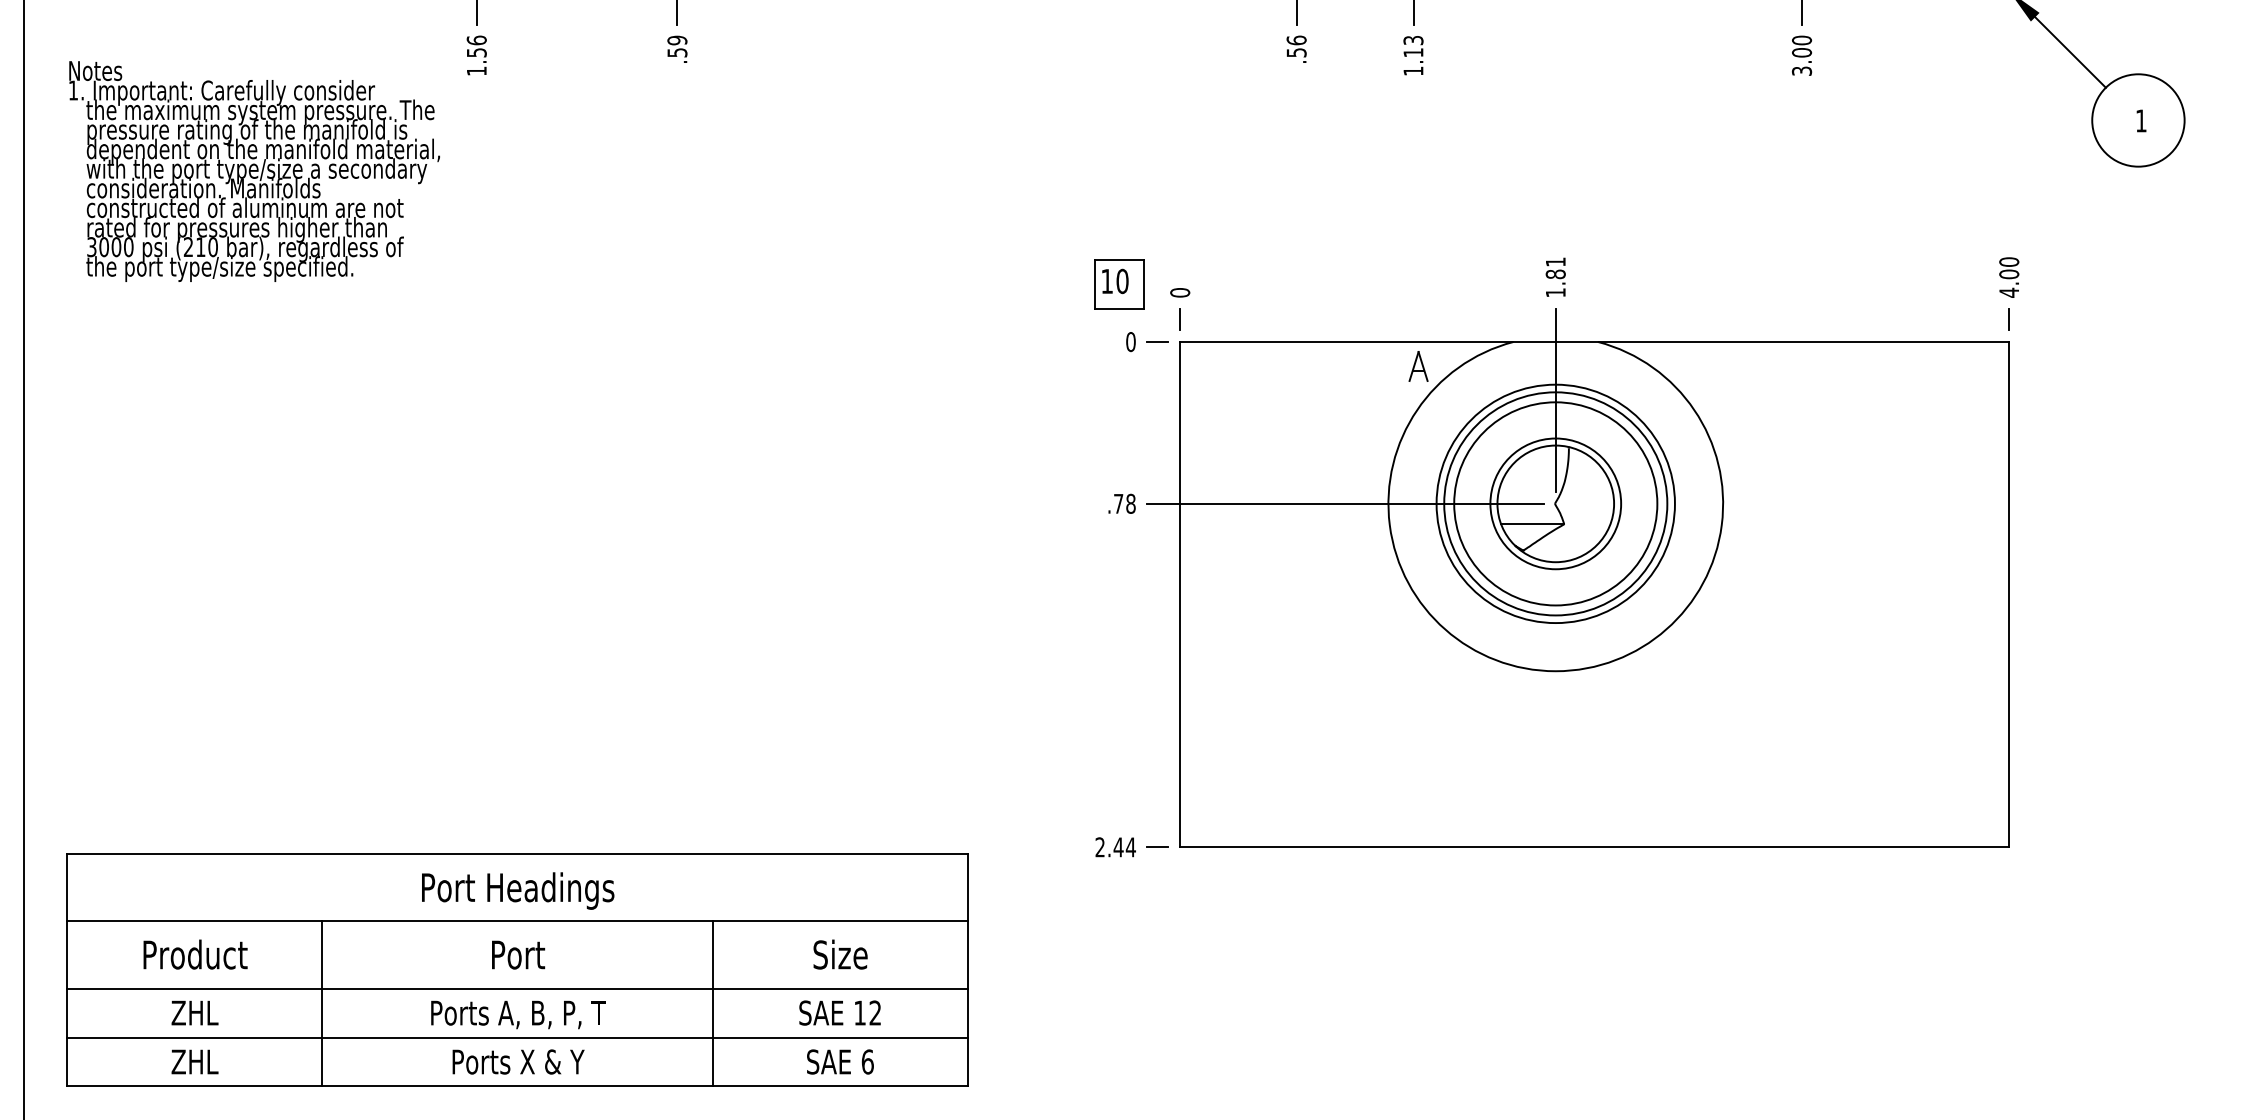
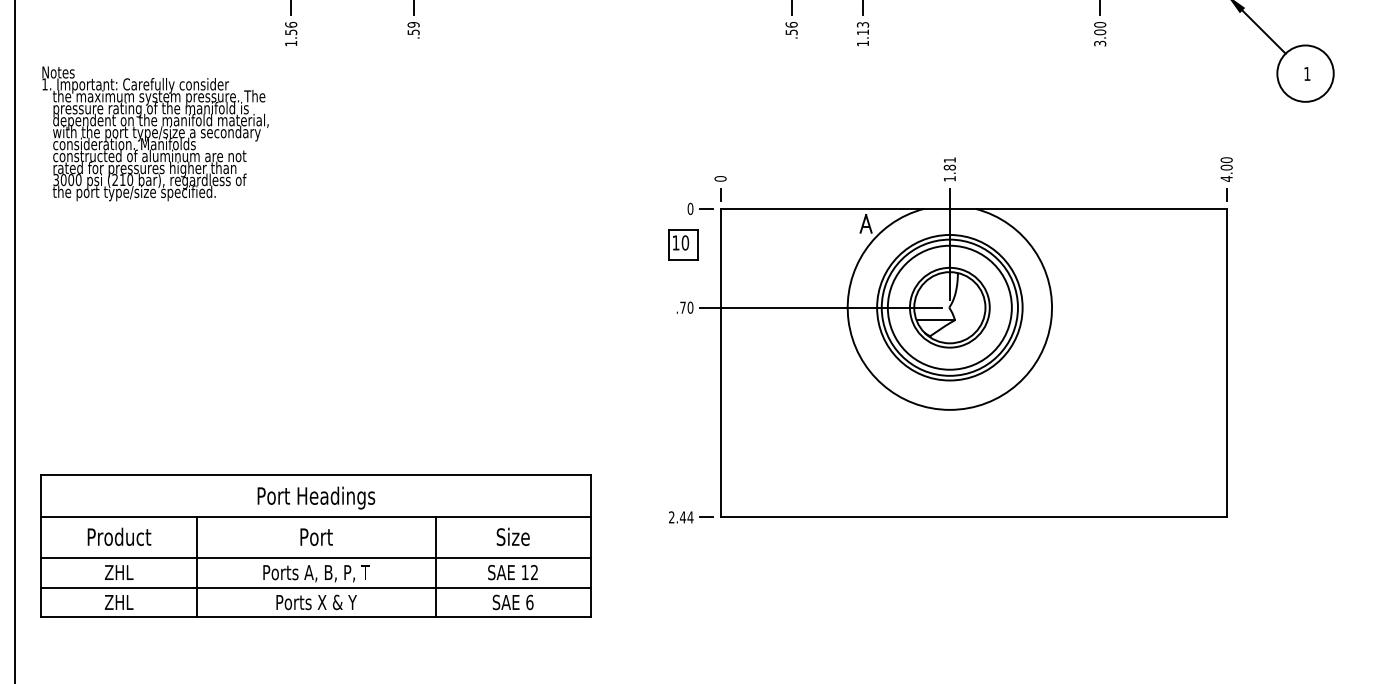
text: (254, 170) -> (155, 133), moved
part: (1119, 283) -> (683, 244), moved
text: (1130, 503) -> (690, 307), .78 -> .70
part: (516, 968) -> (315, 545), moved

